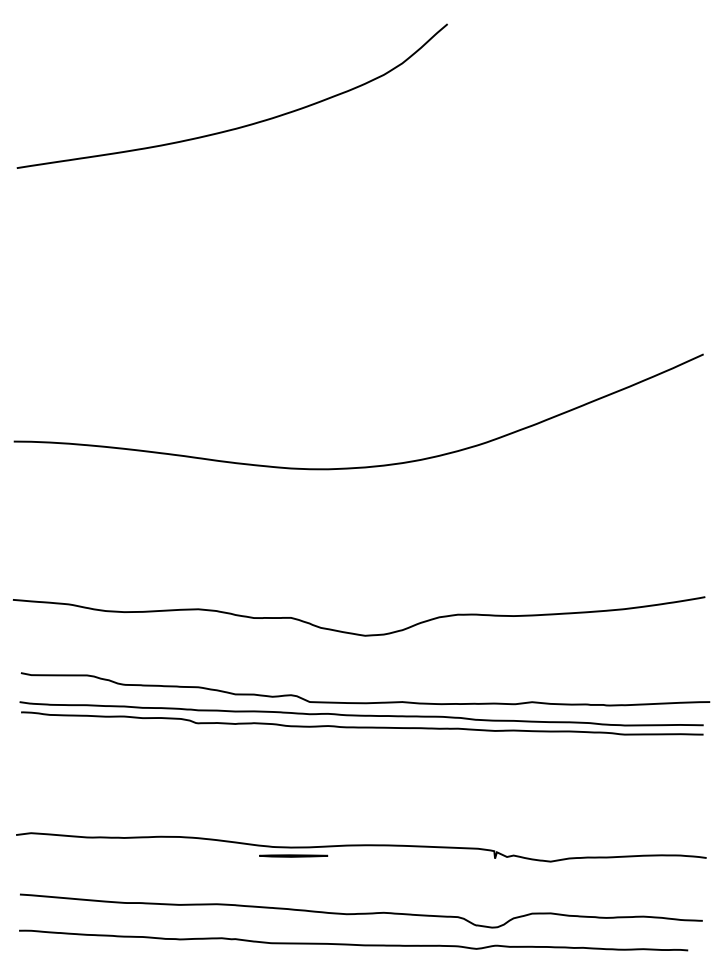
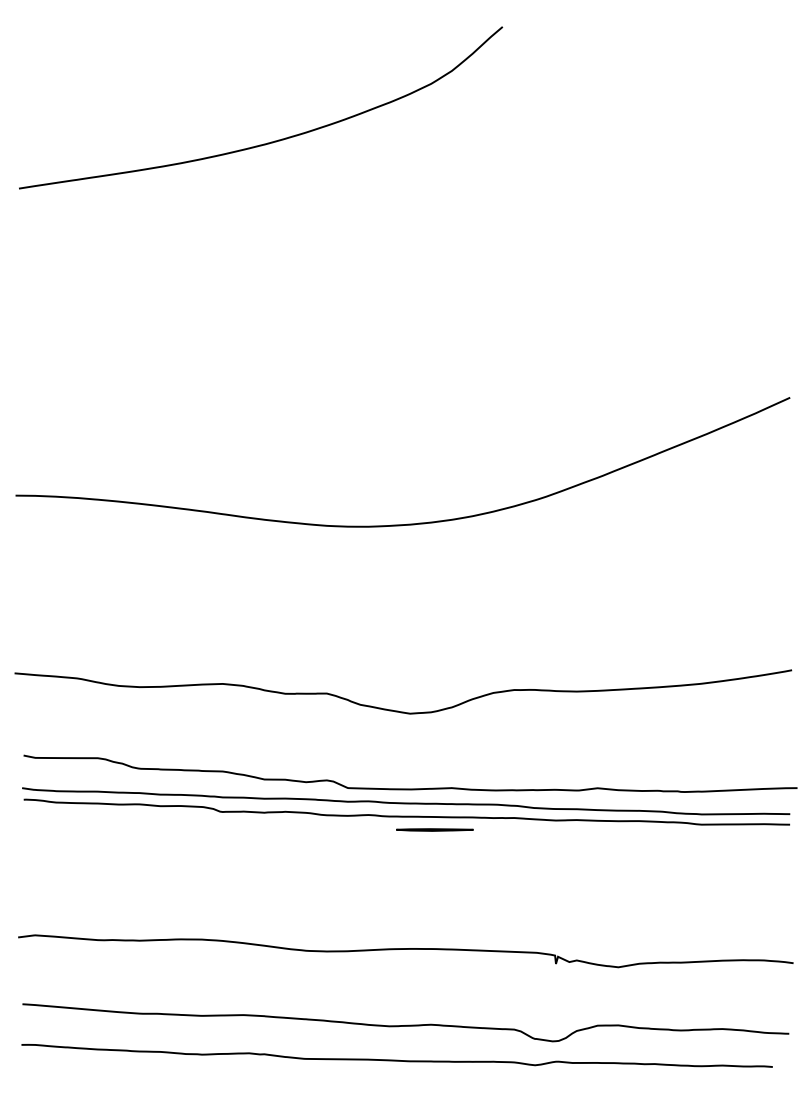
line: (293, 855) -> (434, 829), moved

